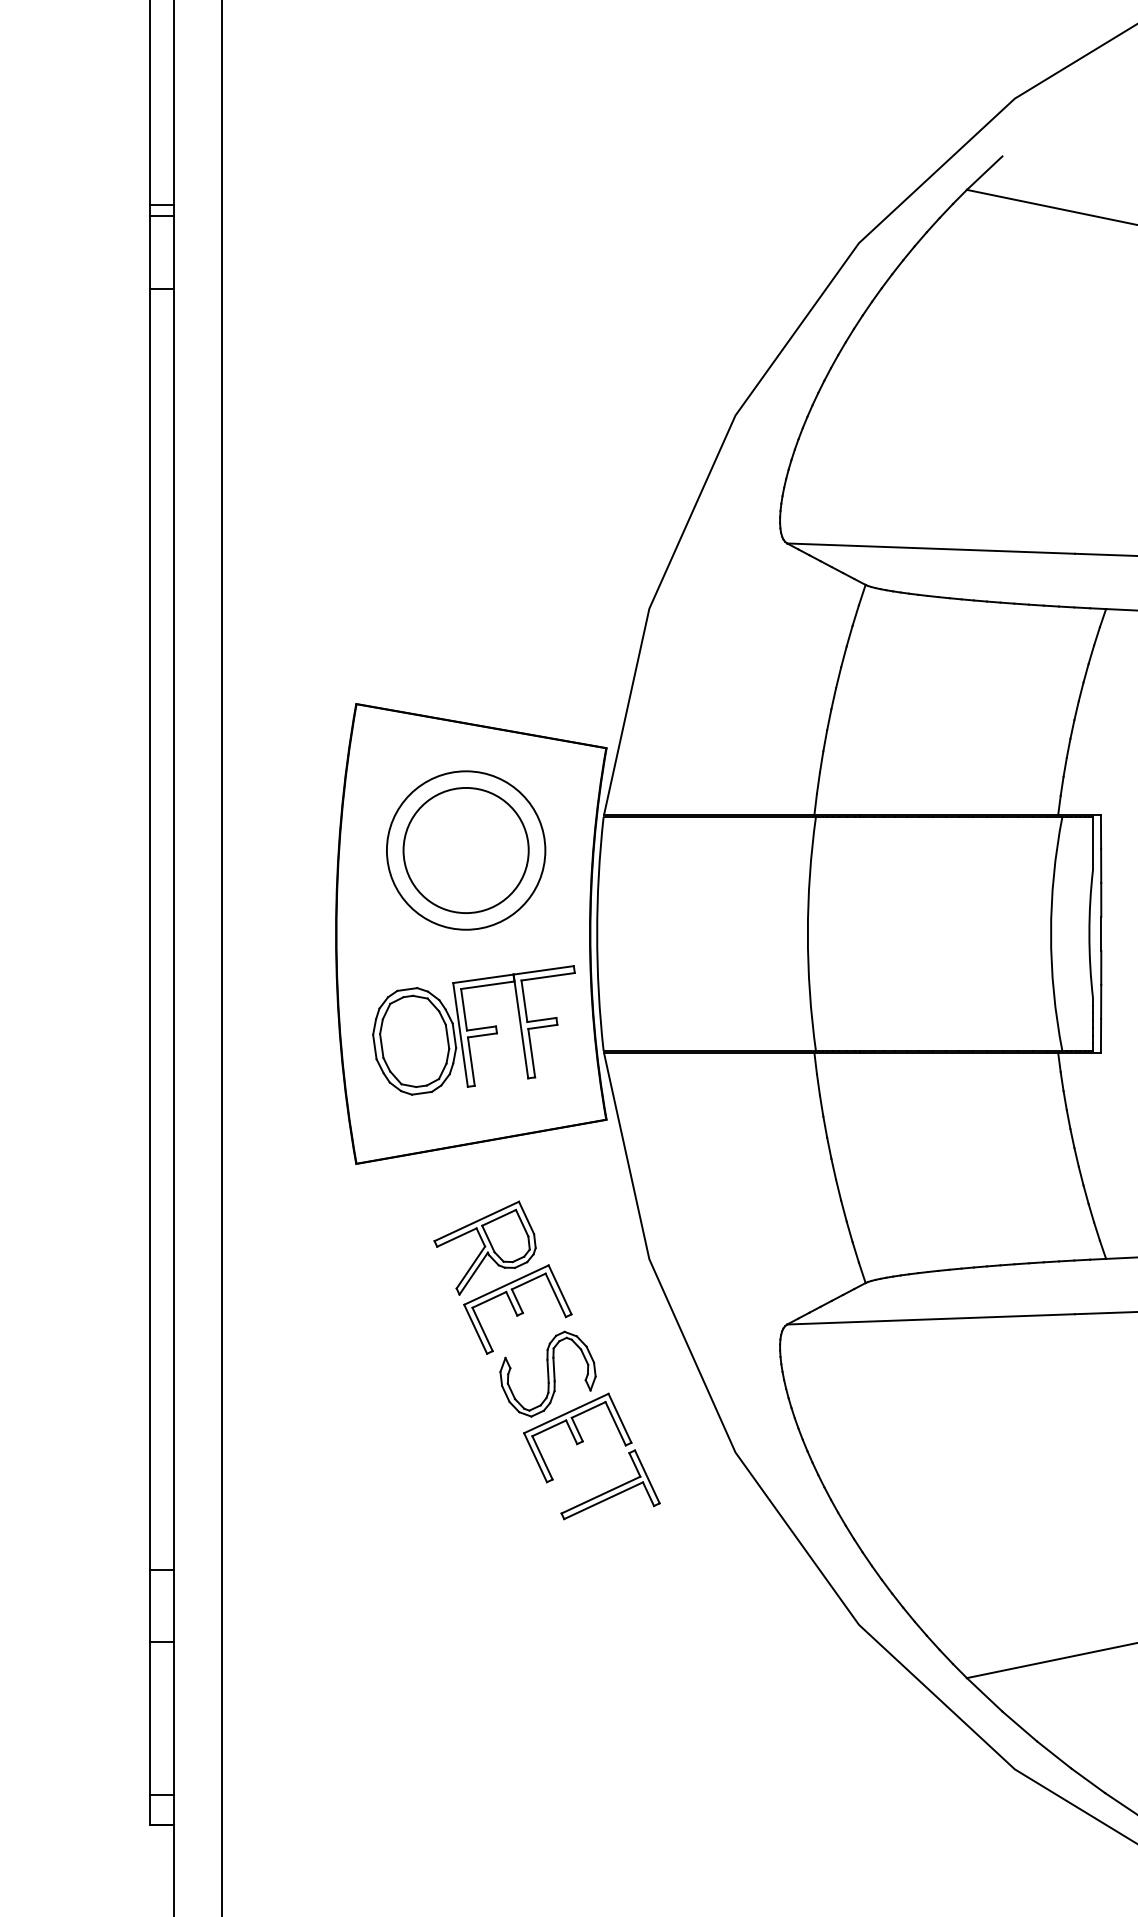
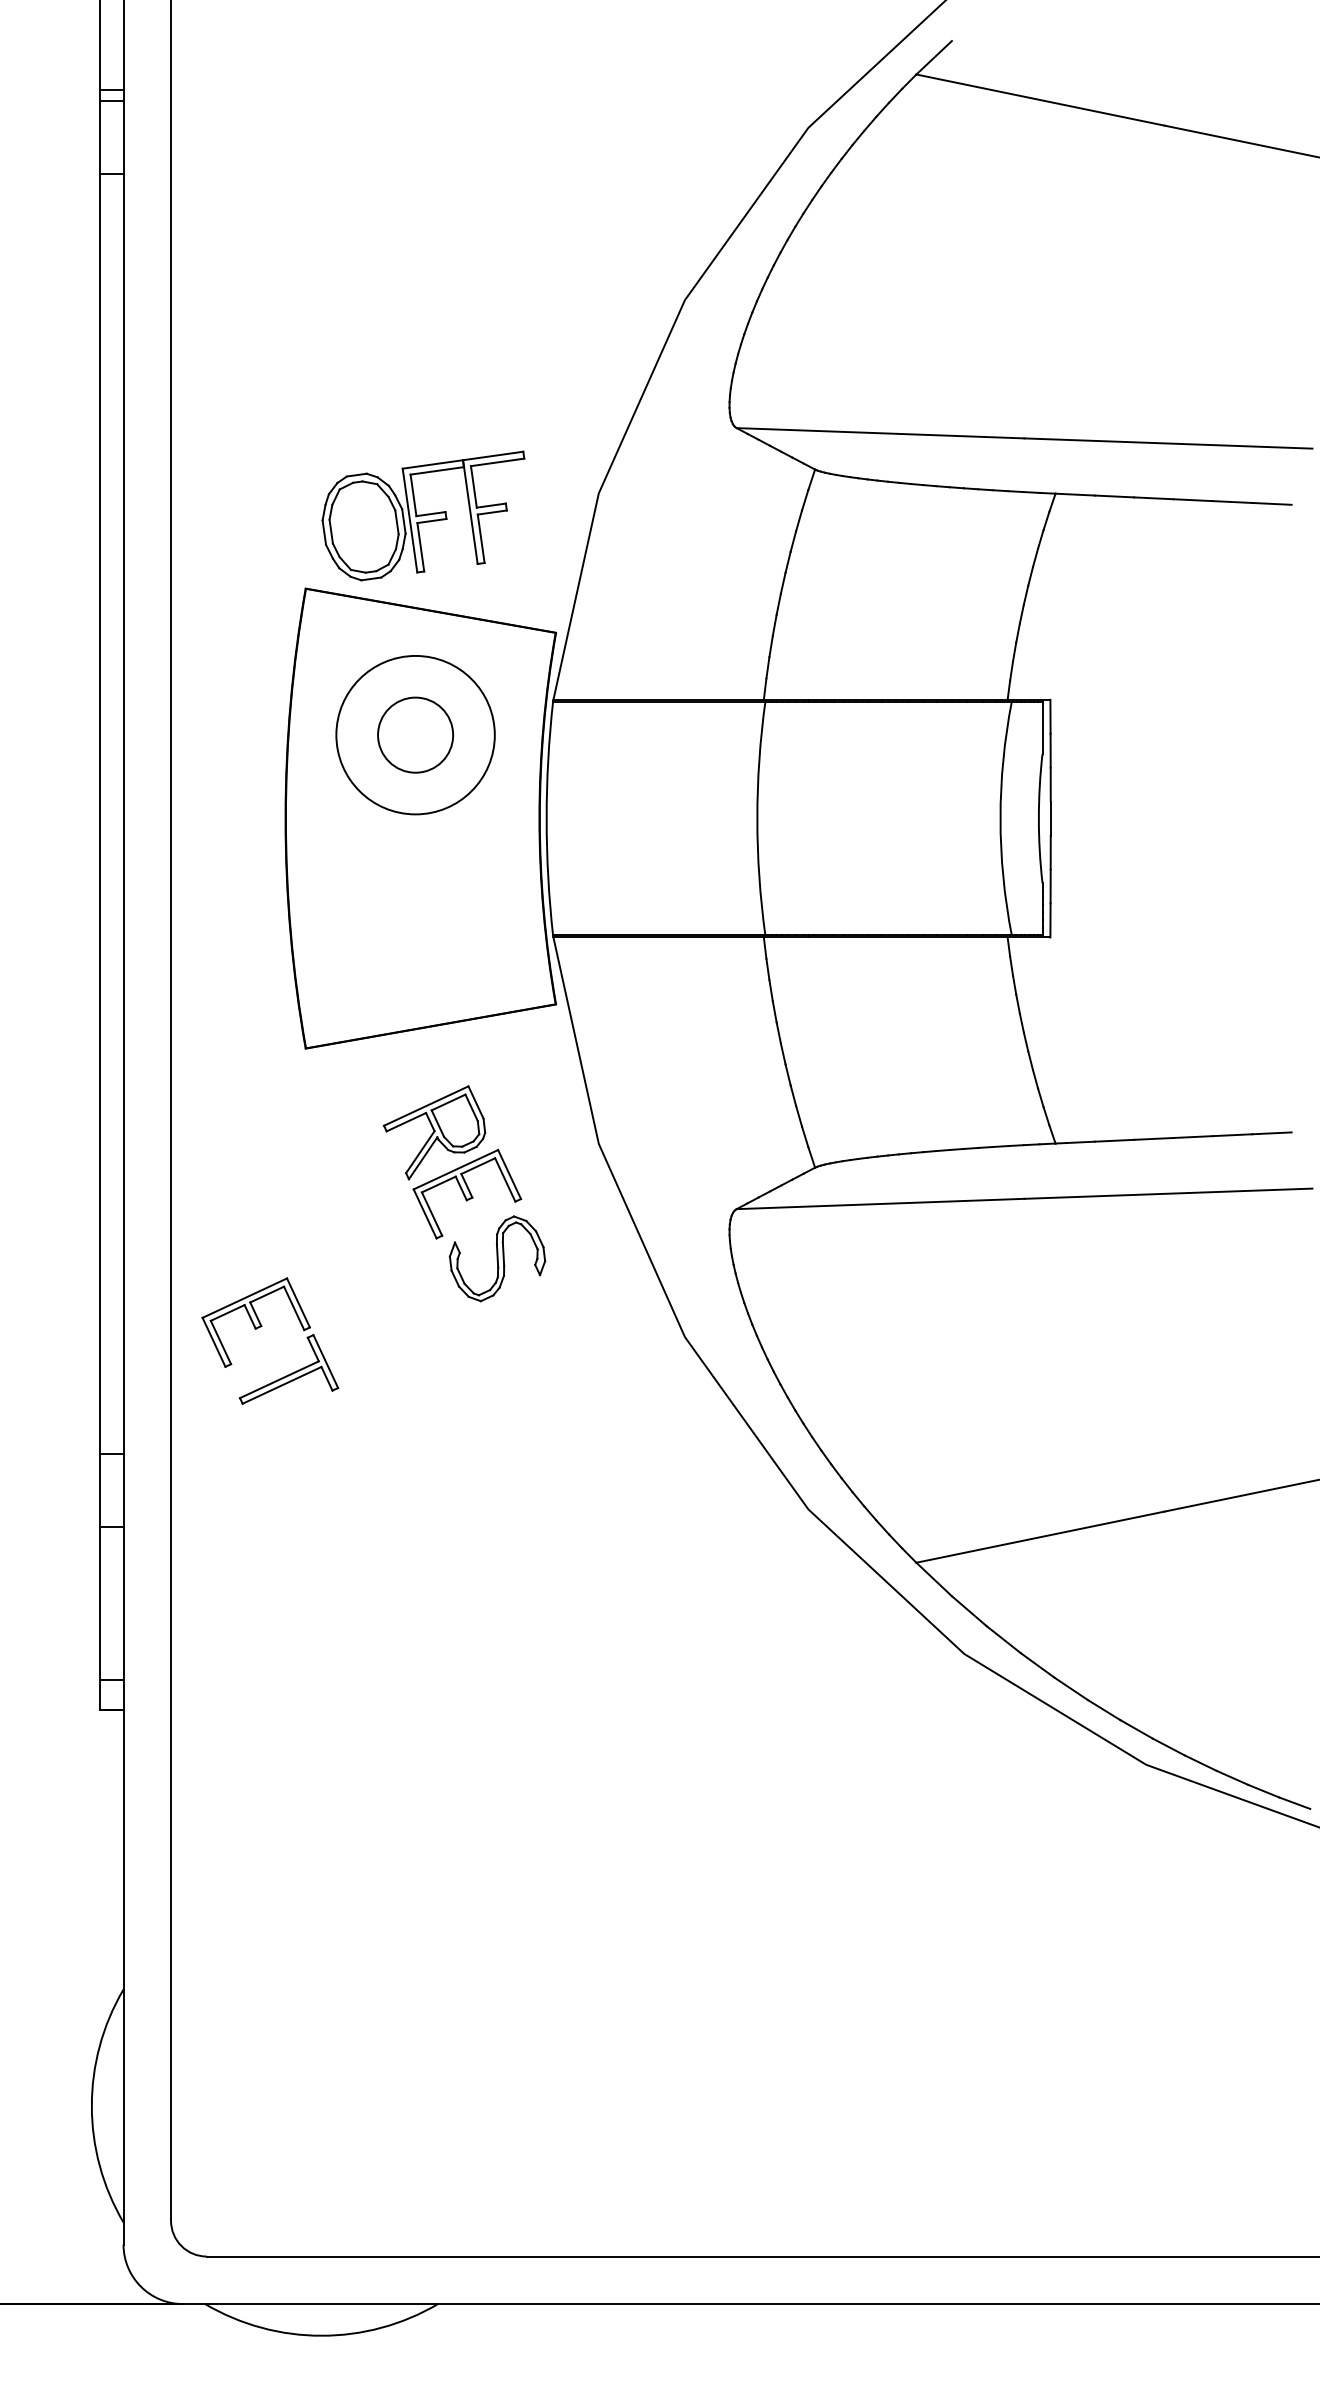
circle: (466, 849) -> (415, 734), size x0.6
part: (474, 1029) -> (423, 515), moved
part: (583, 1442) -> (261, 1327), moved

